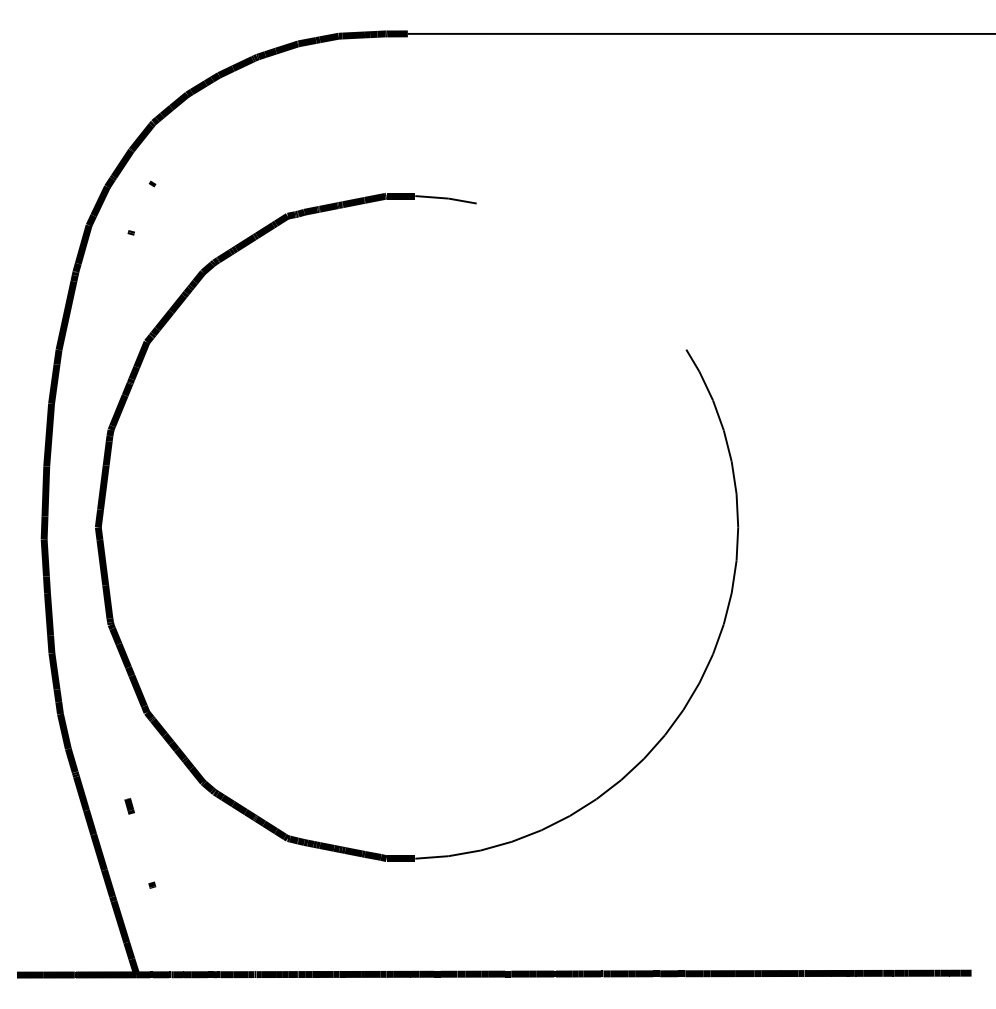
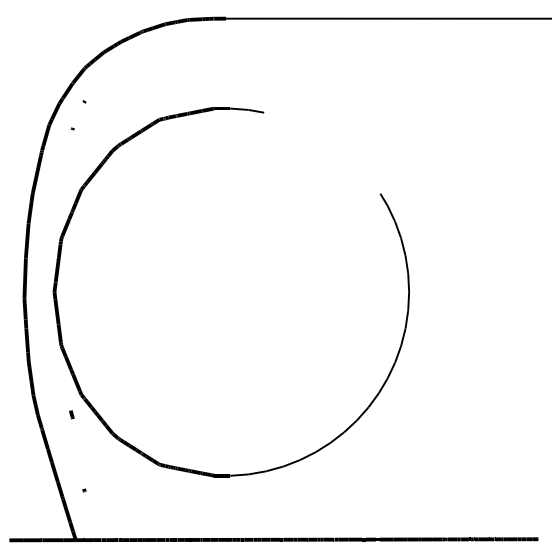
part: (129, 805) -> (71, 414), moved

